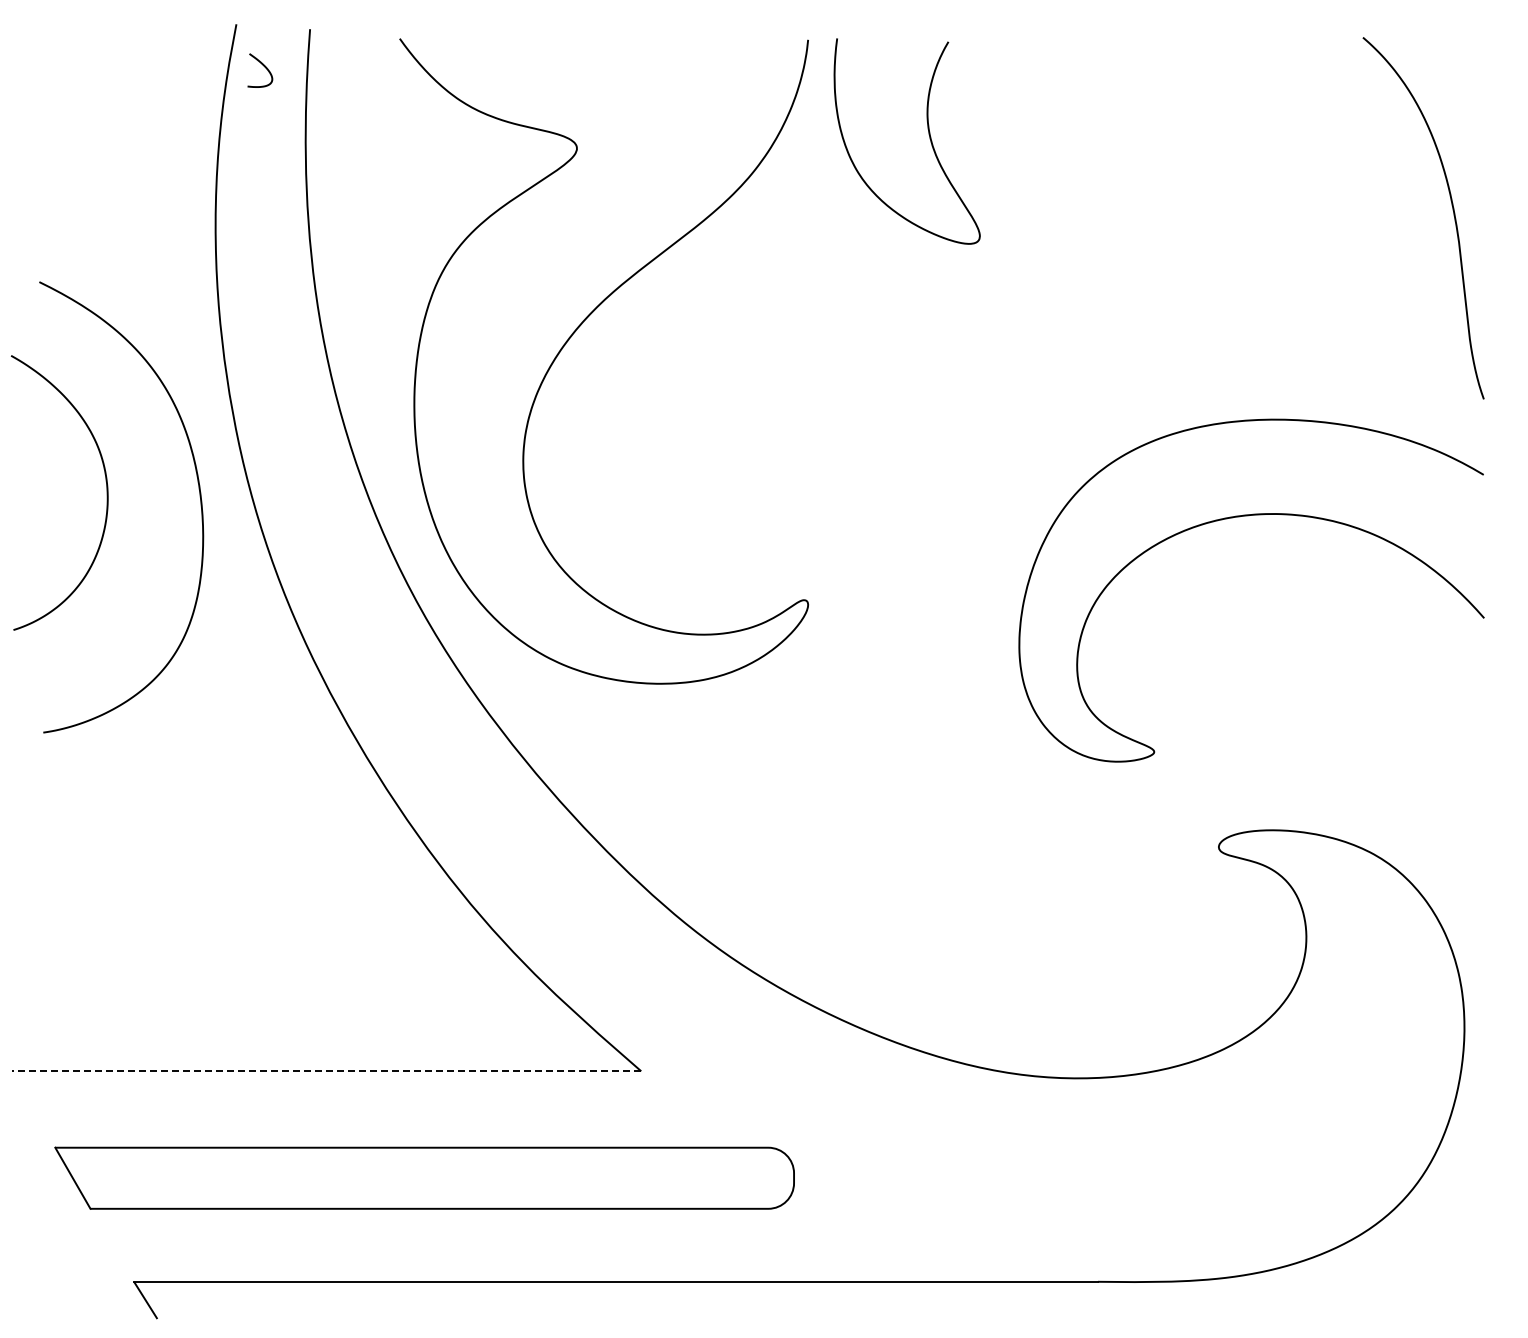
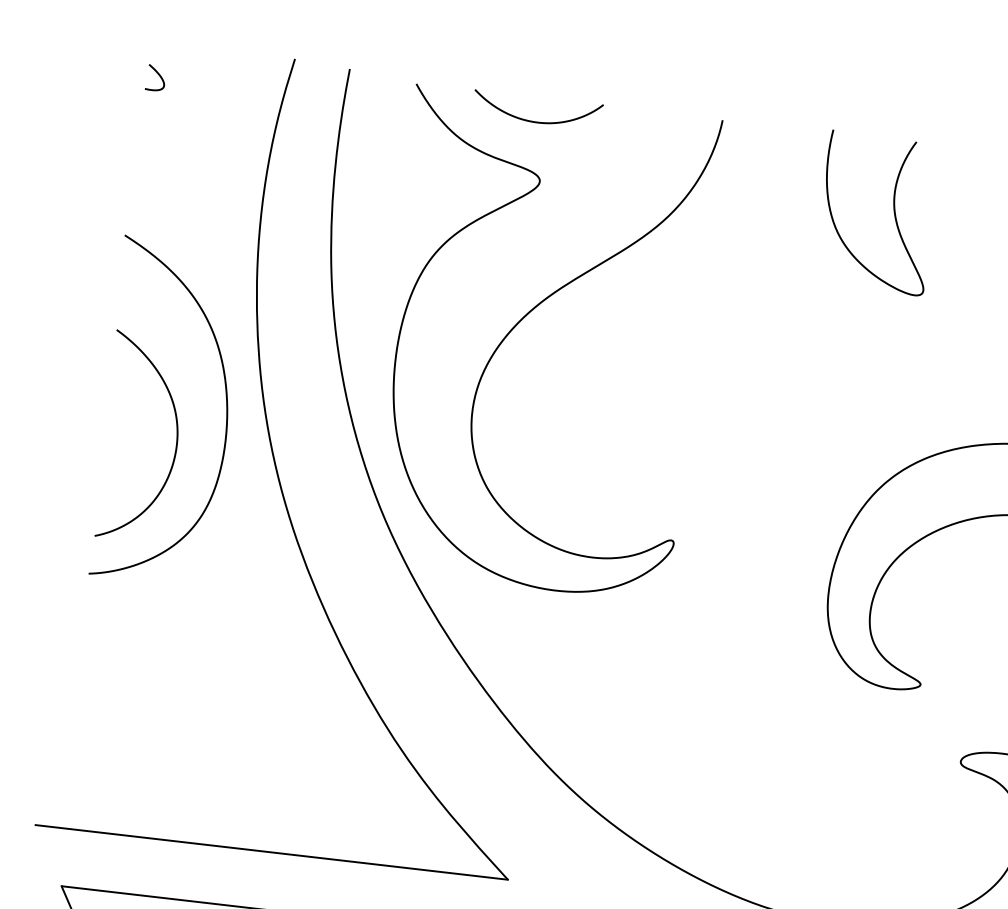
curve: (263, 66) -> (158, 75), moved
curve: (563, 70) -> (536, 121), added
curve: (928, 134) -> (893, 209), moved
curve: (106, 492) -> (176, 440), moved
line: (326, 1071) -> (271, 852), dashed -> solid

